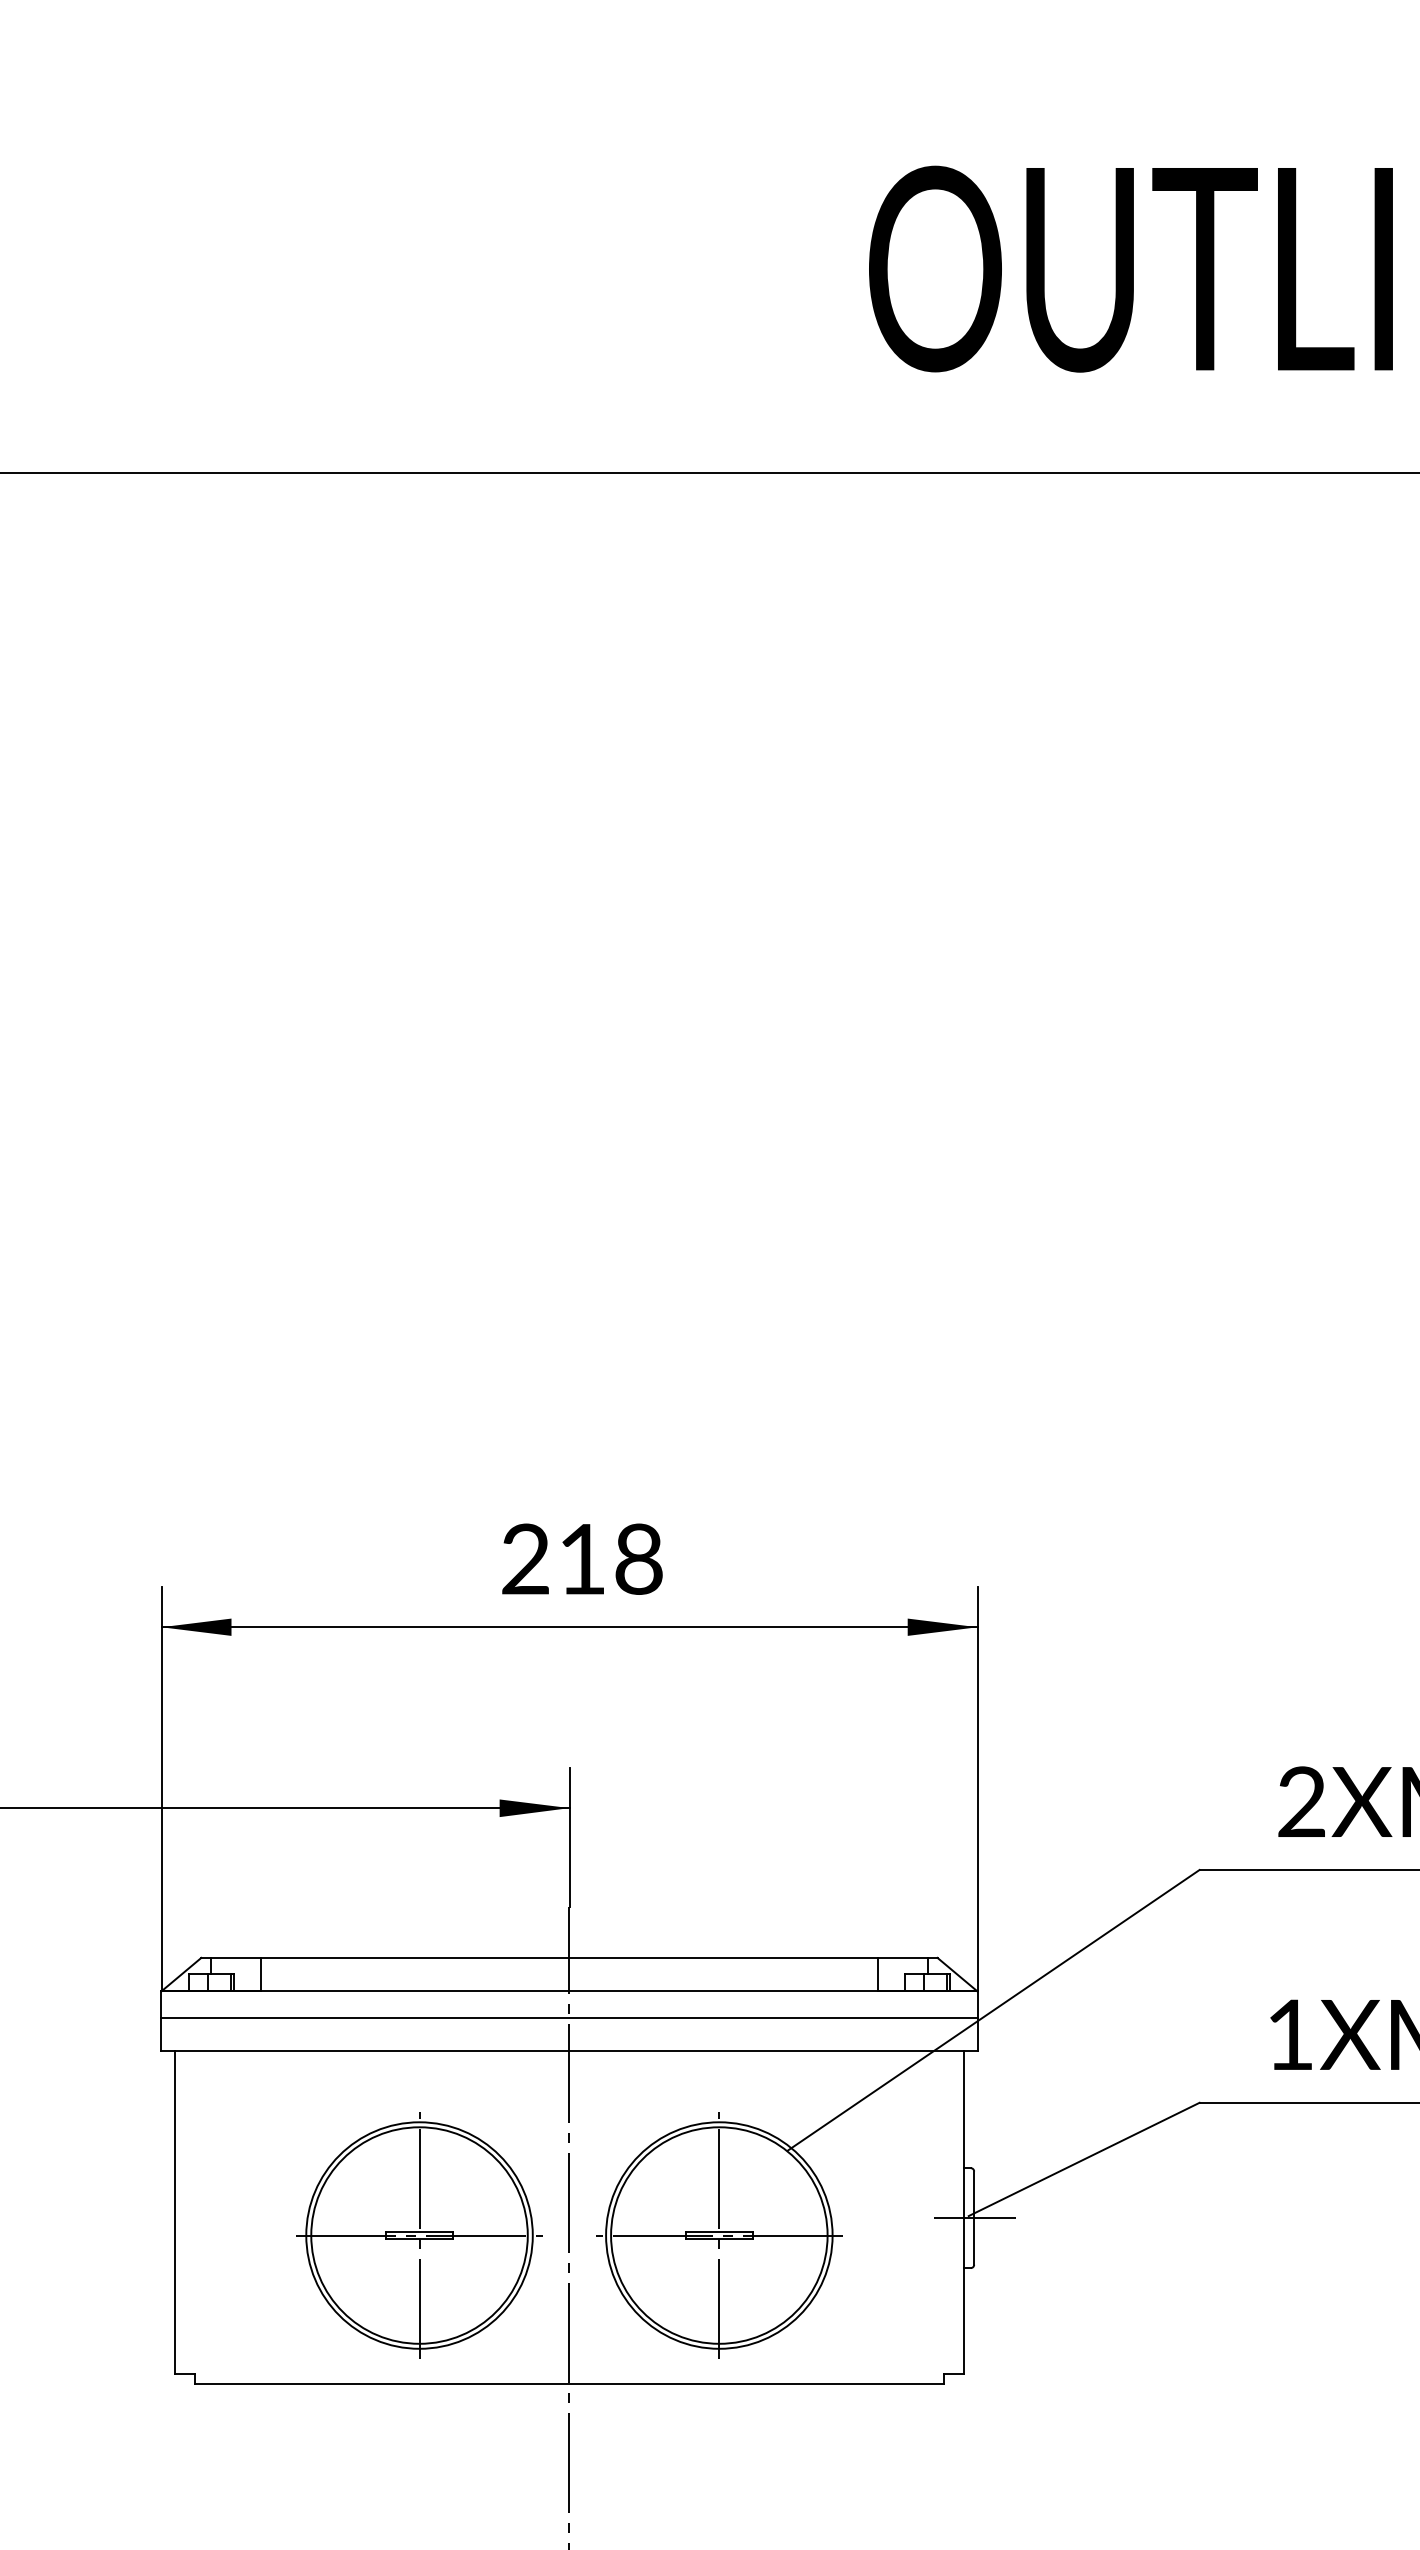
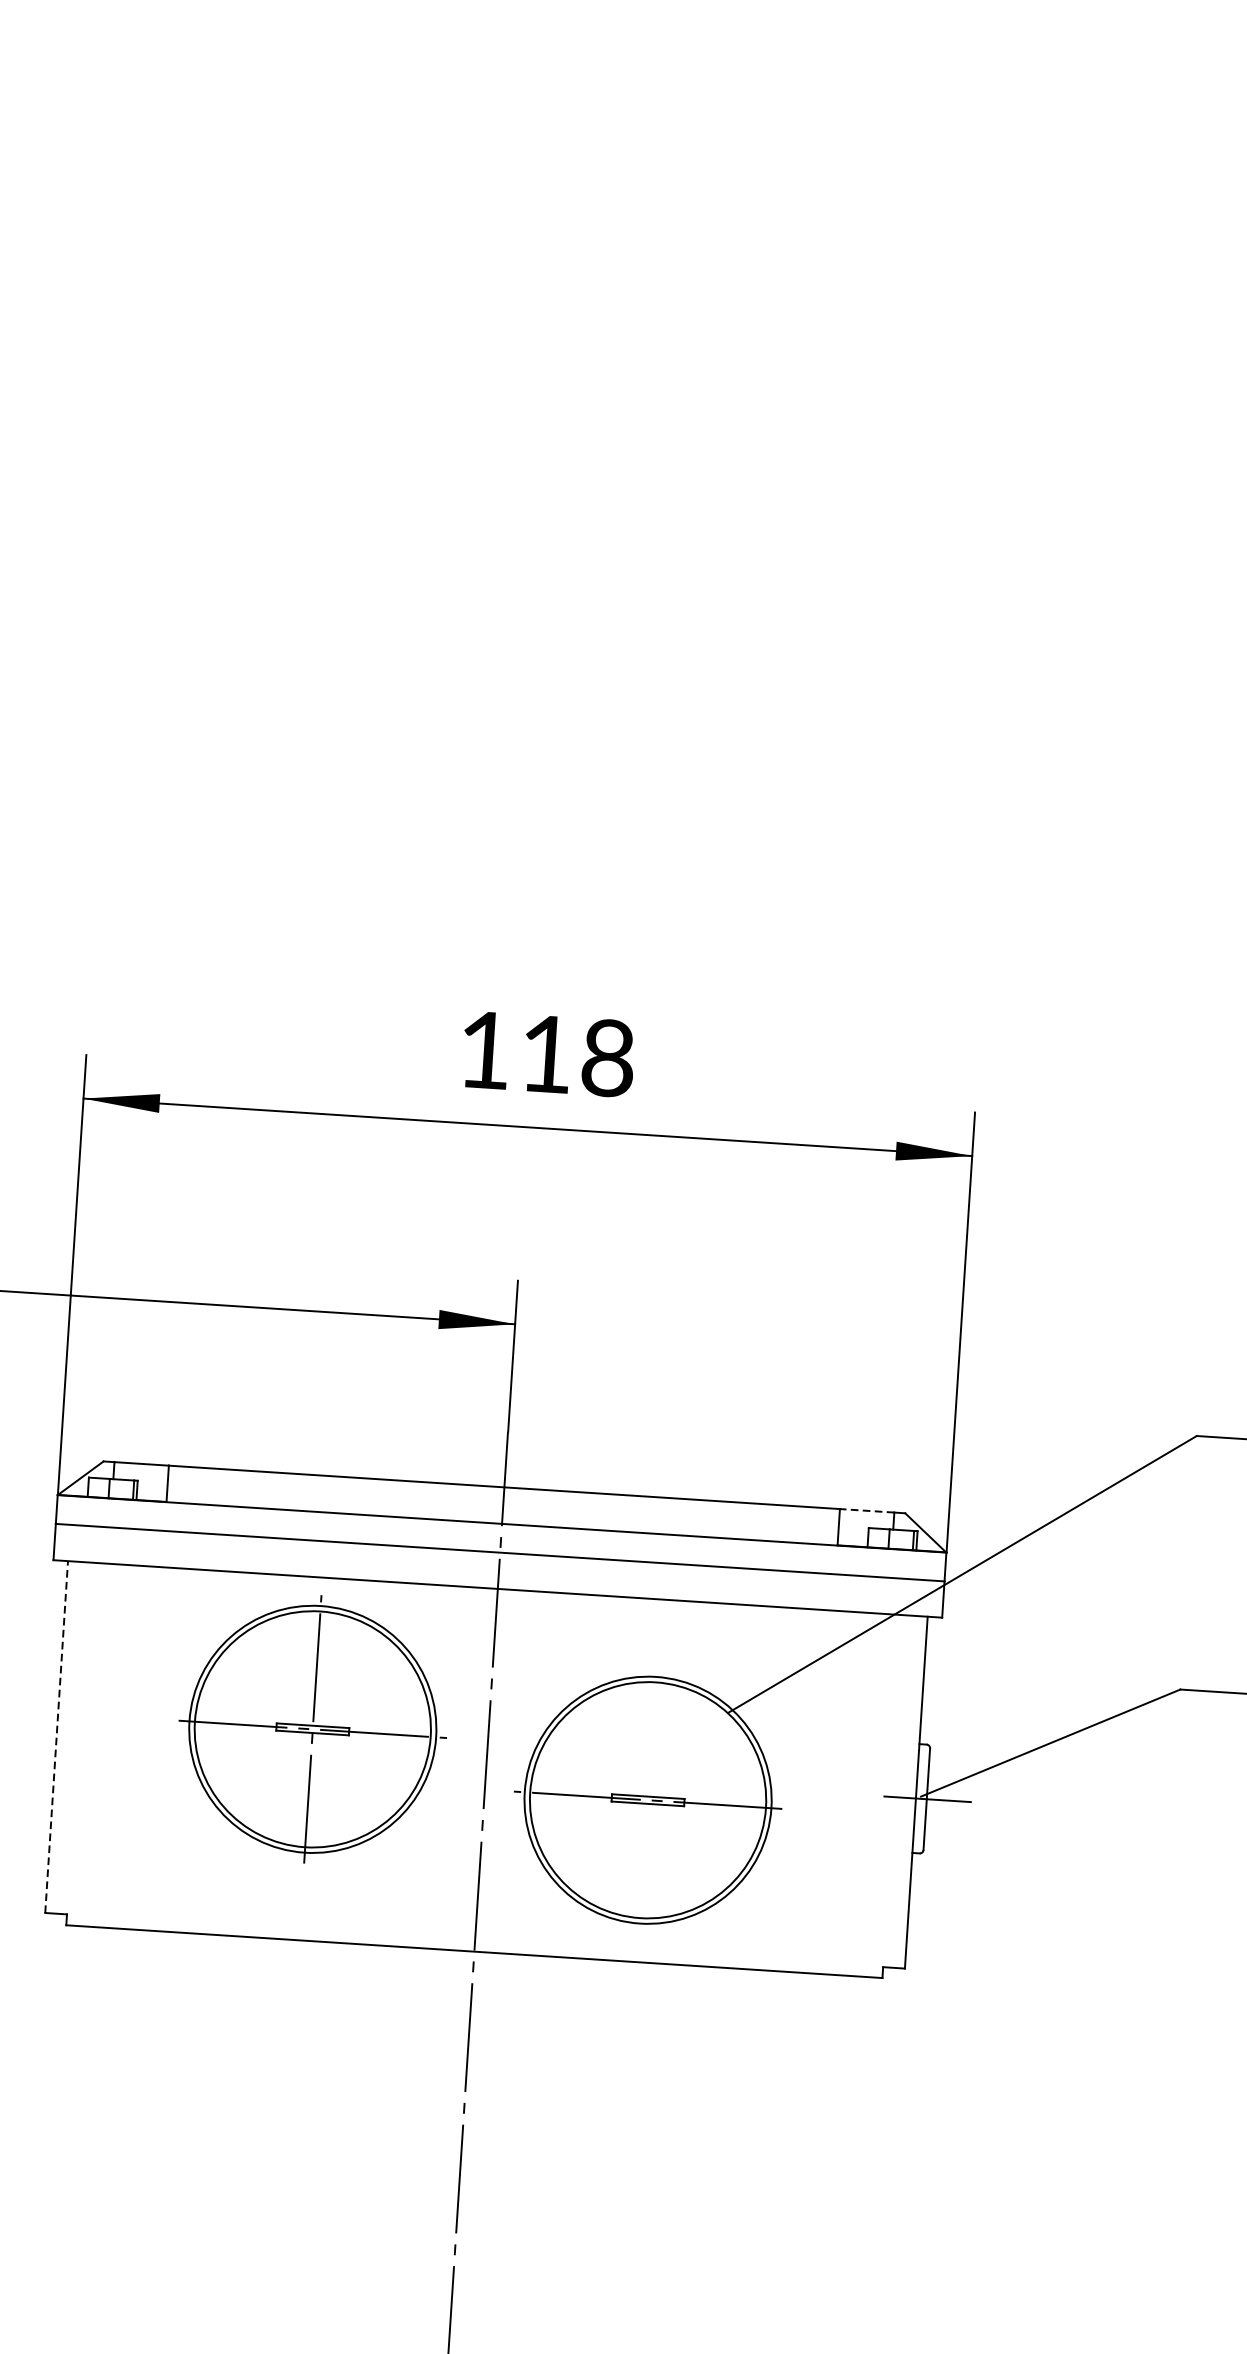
text: (525, 1558) -> (484, 1049), 218 -> 118
line: (902, 1957) -> (867, 1510), solid -> dashed
line: (174, 2212) -> (56, 1736), solid -> dashed
part: (419, 2235) -> (312, 1729), moved
line: (719, 2235) -> (648, 1800), removed

